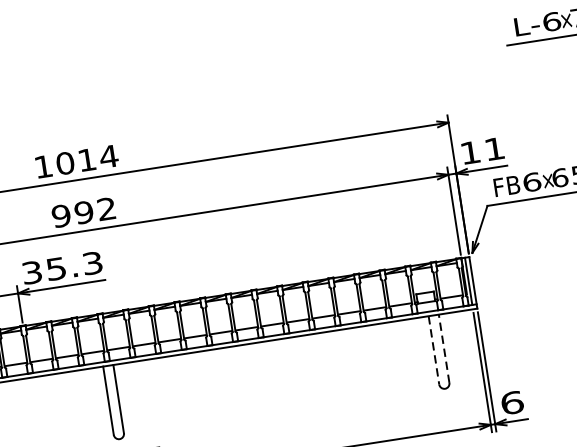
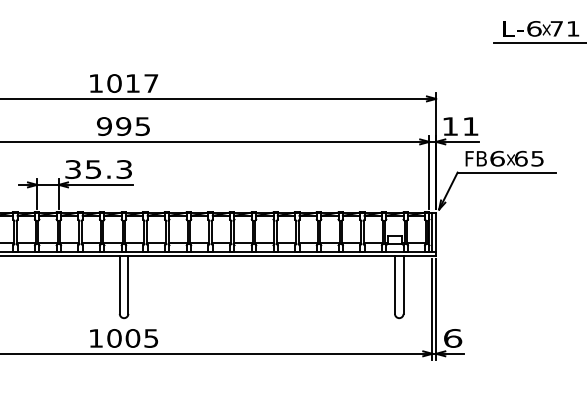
text: (107, 156) -> (150, 83), 1014 -> 1017
text: (106, 209) -> (142, 126), 992 -> 995
line: (444, 349) -> (403, 285), dashed -> solid
line: (433, 351) -> (394, 285), dashed -> solid

